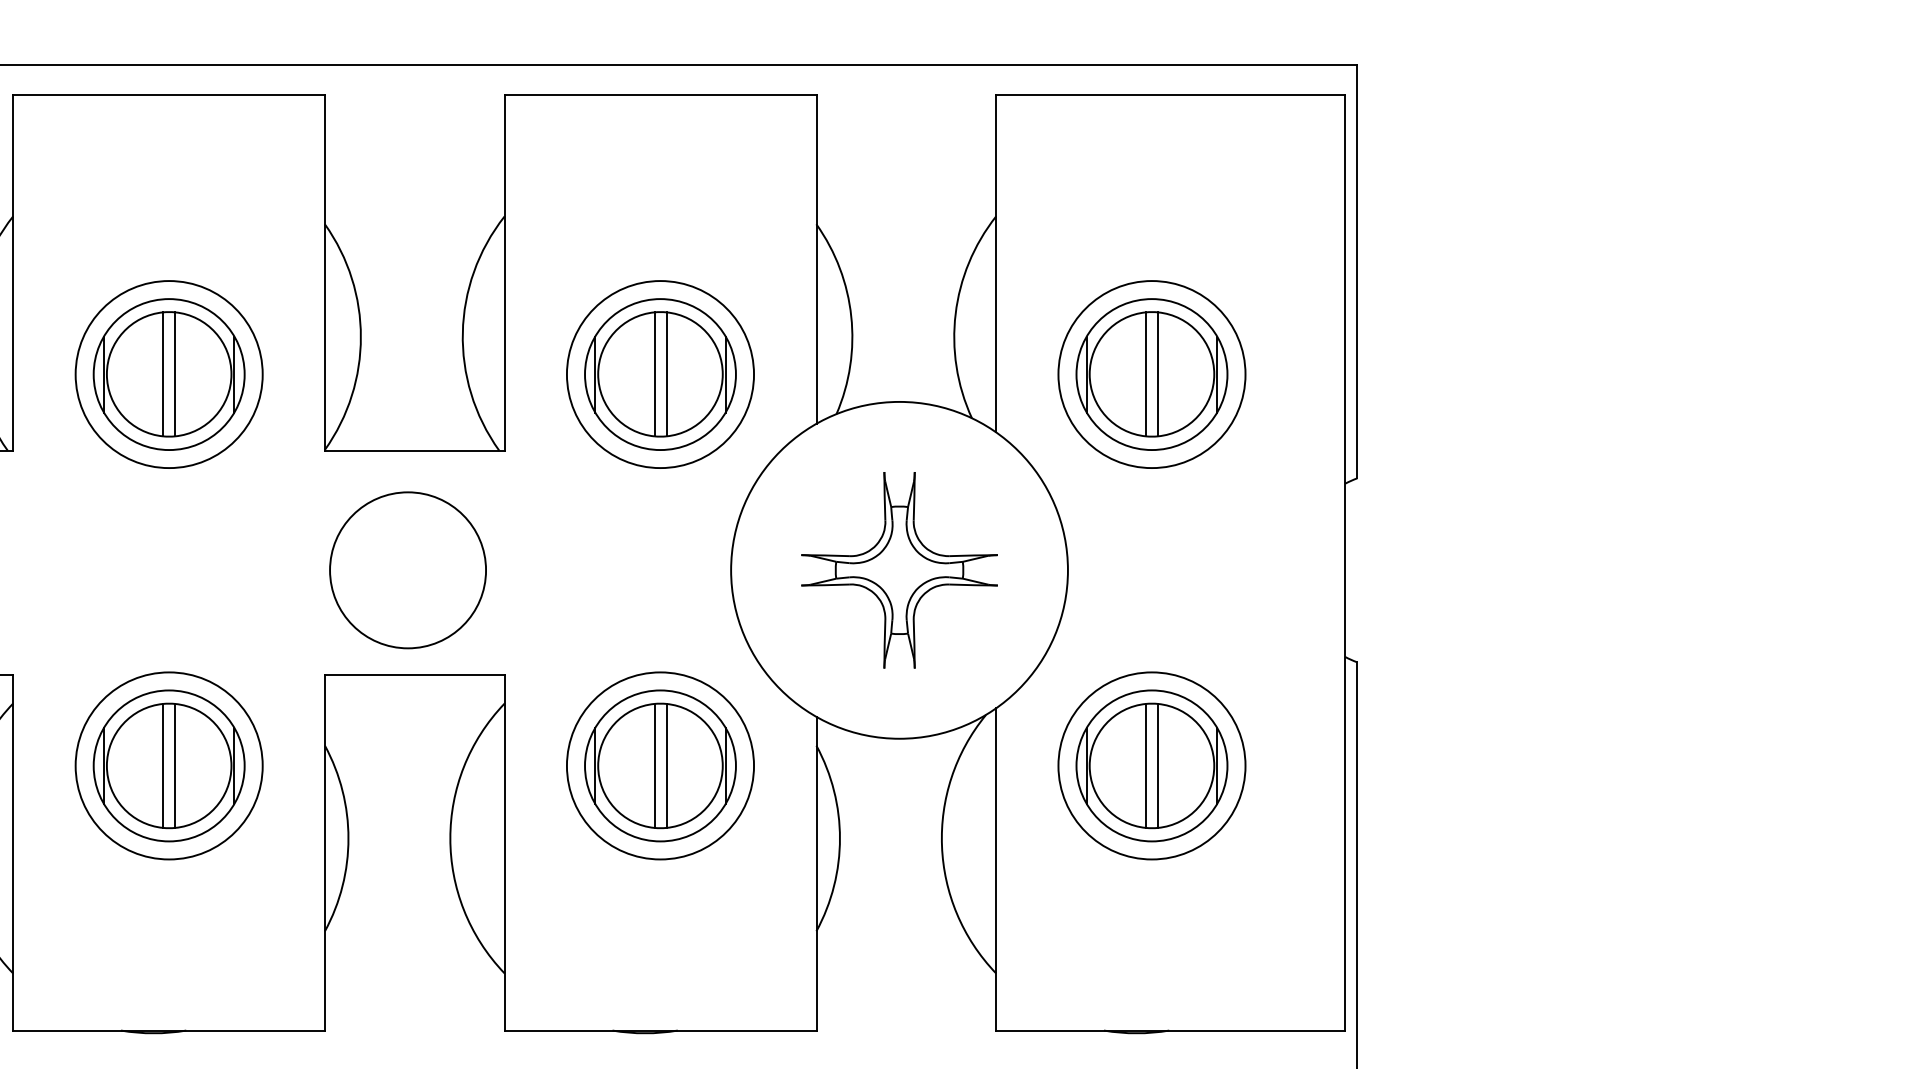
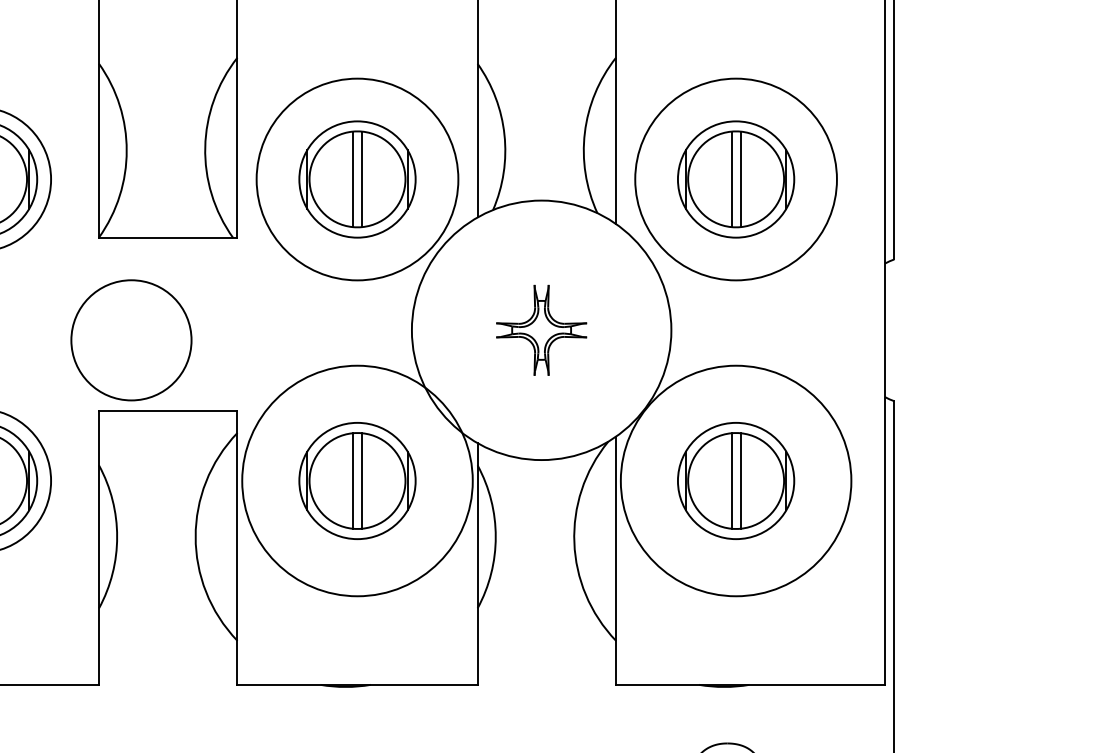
circle: (660, 374) -> (357, 179), size x1.4
circle: (1151, 374) -> (735, 179), size x1.4
circle: (407, 570) -> (131, 340), moved
part: (899, 570) -> (541, 330), size x0.6
circle: (660, 765) -> (357, 480), size x1.6
circle: (1151, 765) -> (735, 480), size x1.6

